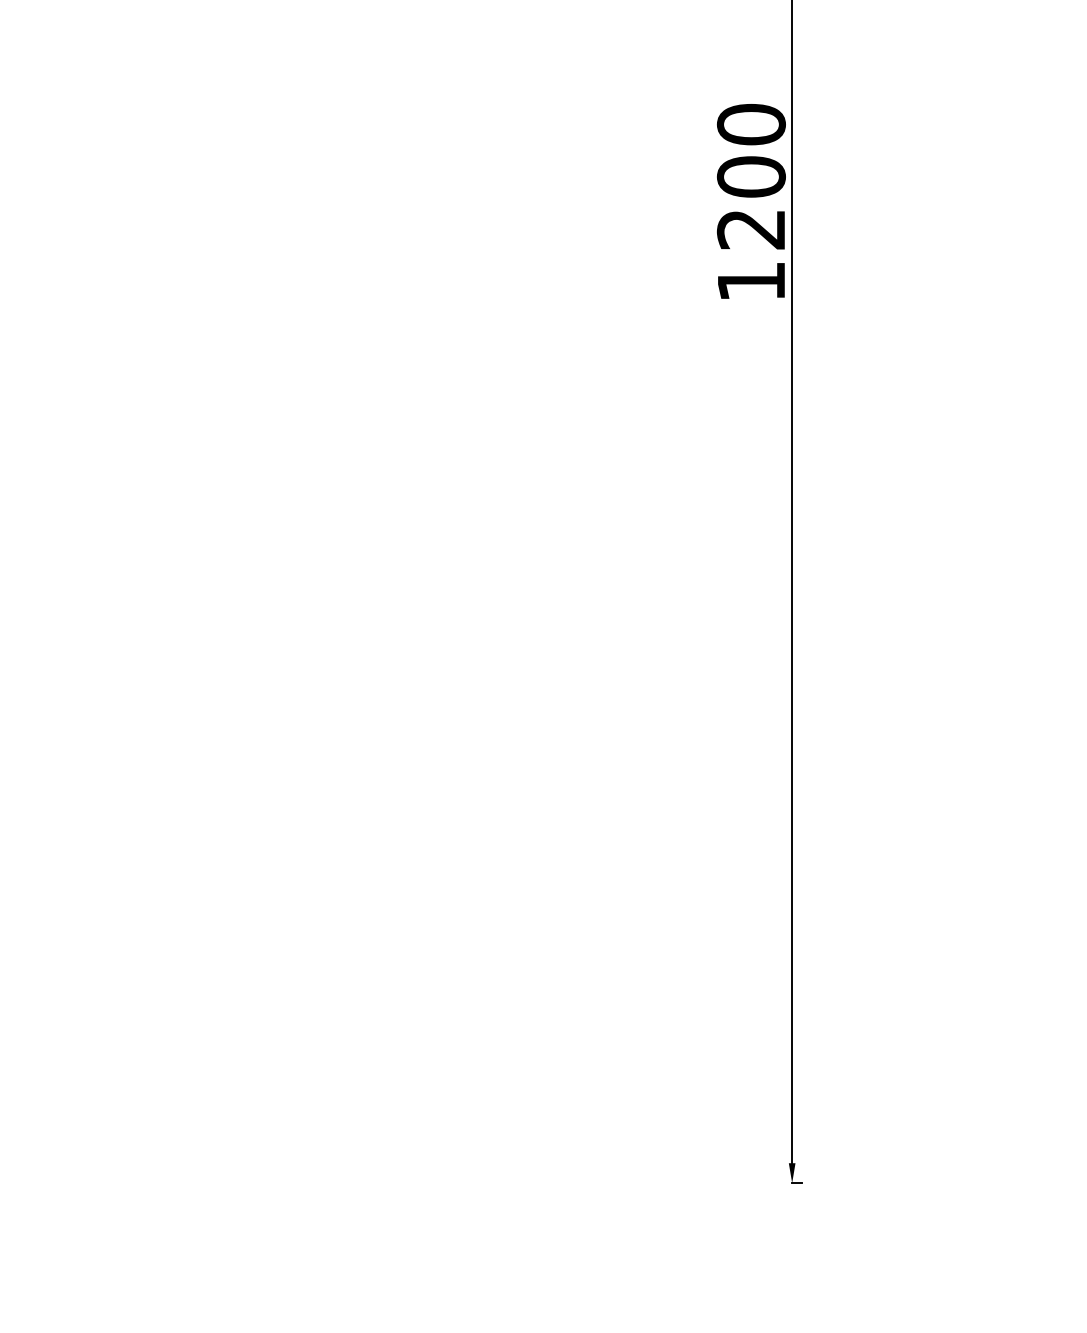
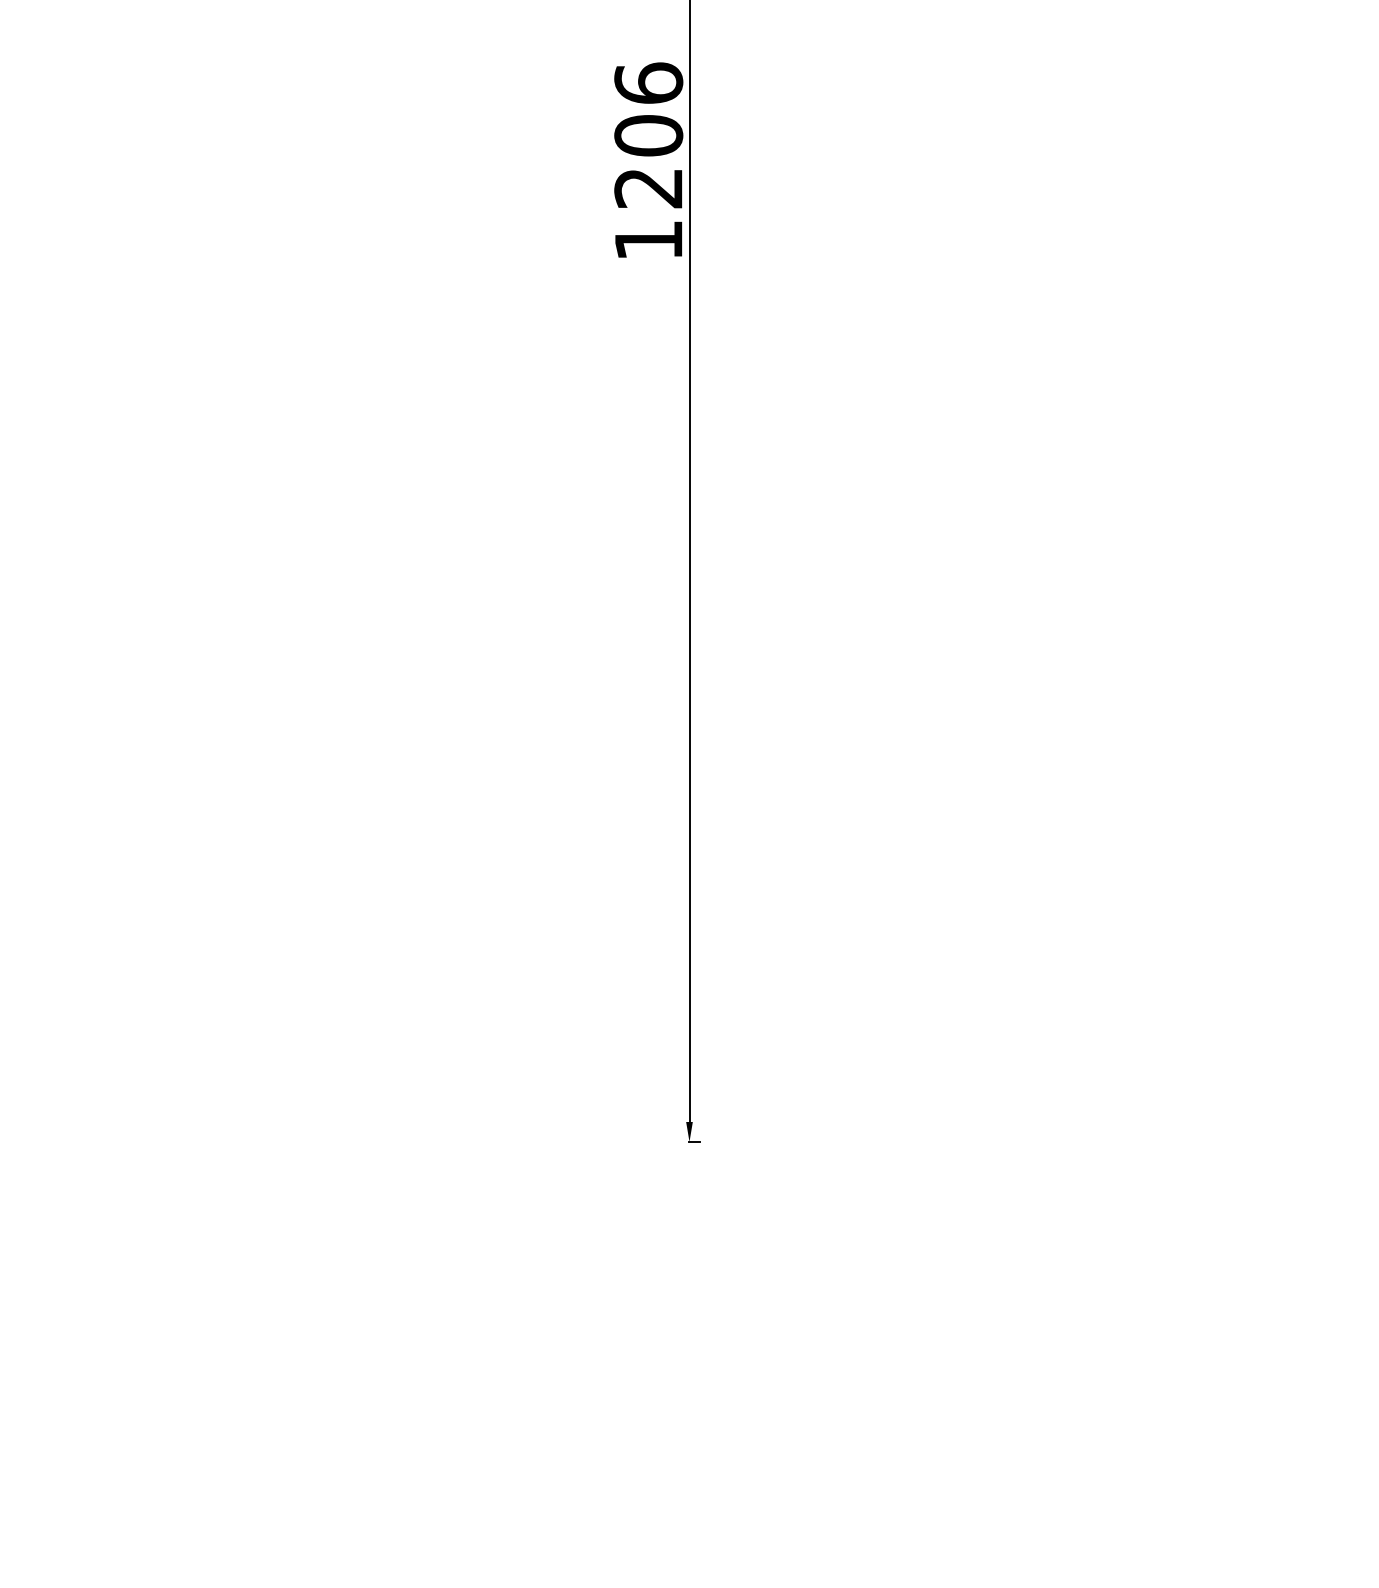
text: (751, 124) -> (648, 83), 1200 -> 1206

